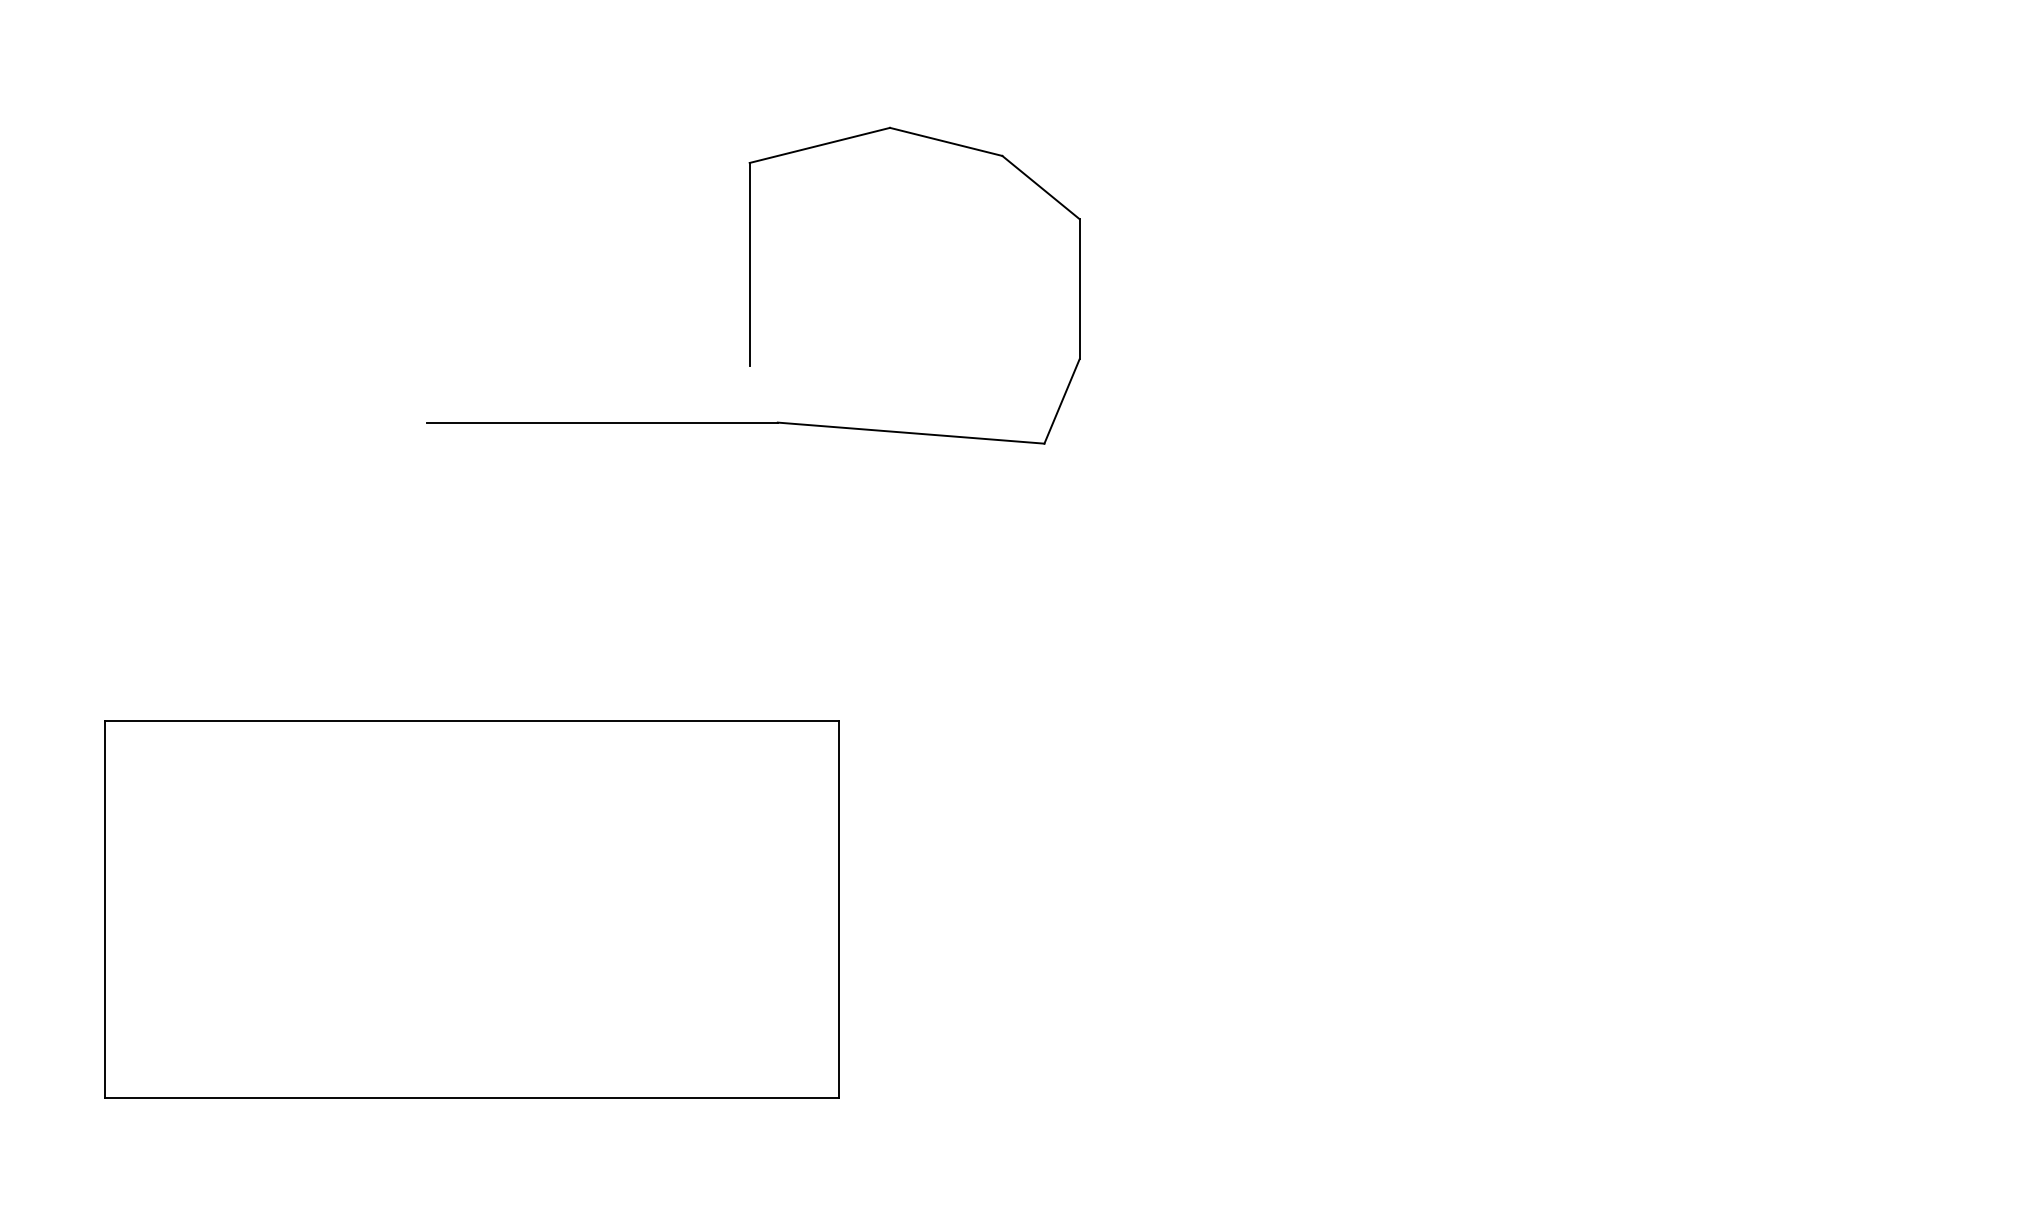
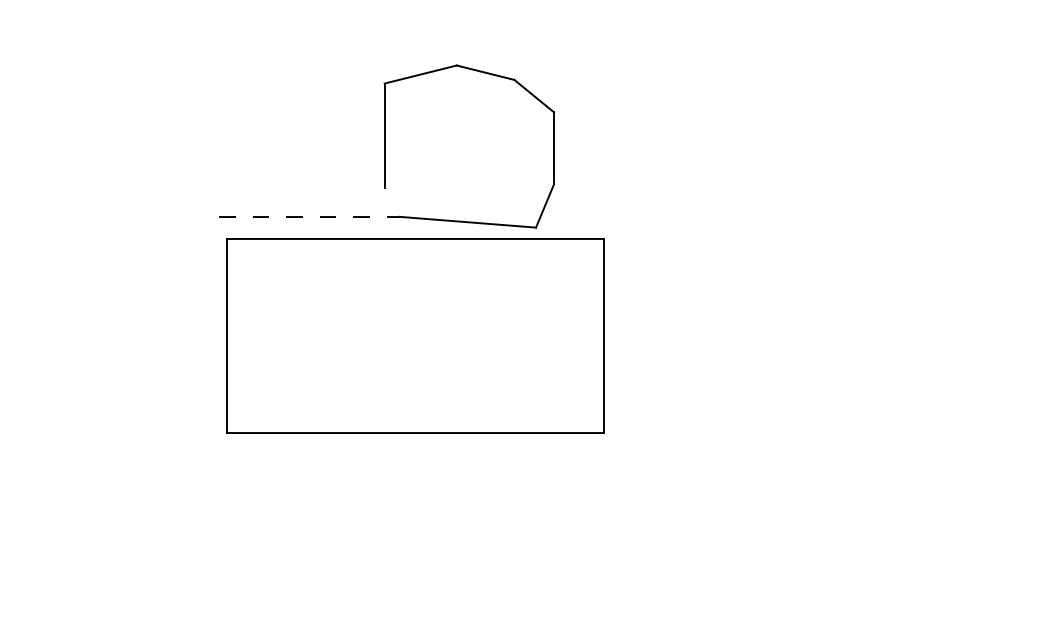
line: (603, 421) -> (309, 216), solid -> dashed
part: (472, 909) -> (415, 335), moved

